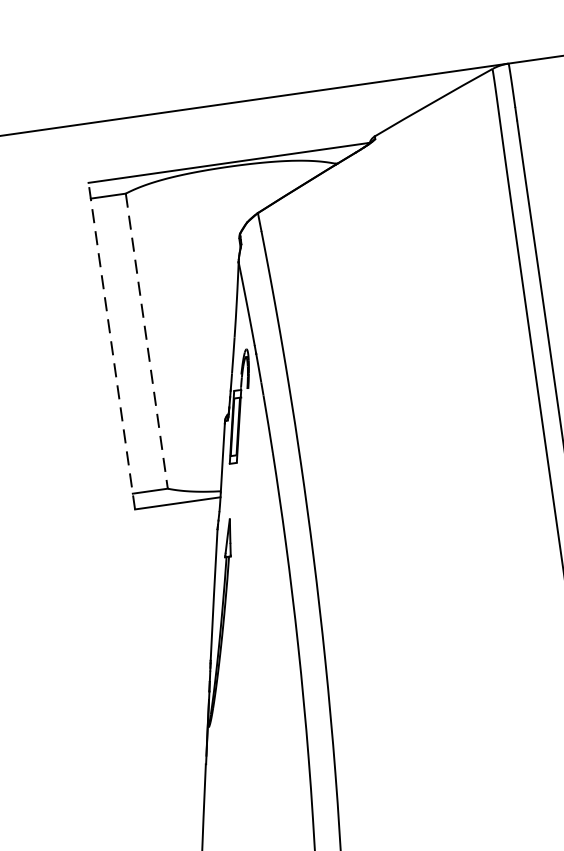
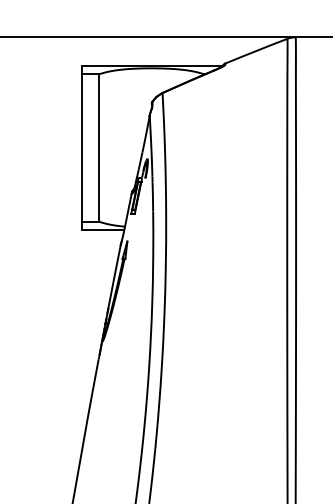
line: (147, 342) -> (99, 148), dashed -> solid
line: (111, 347) -> (81, 148), dashed -> solid

